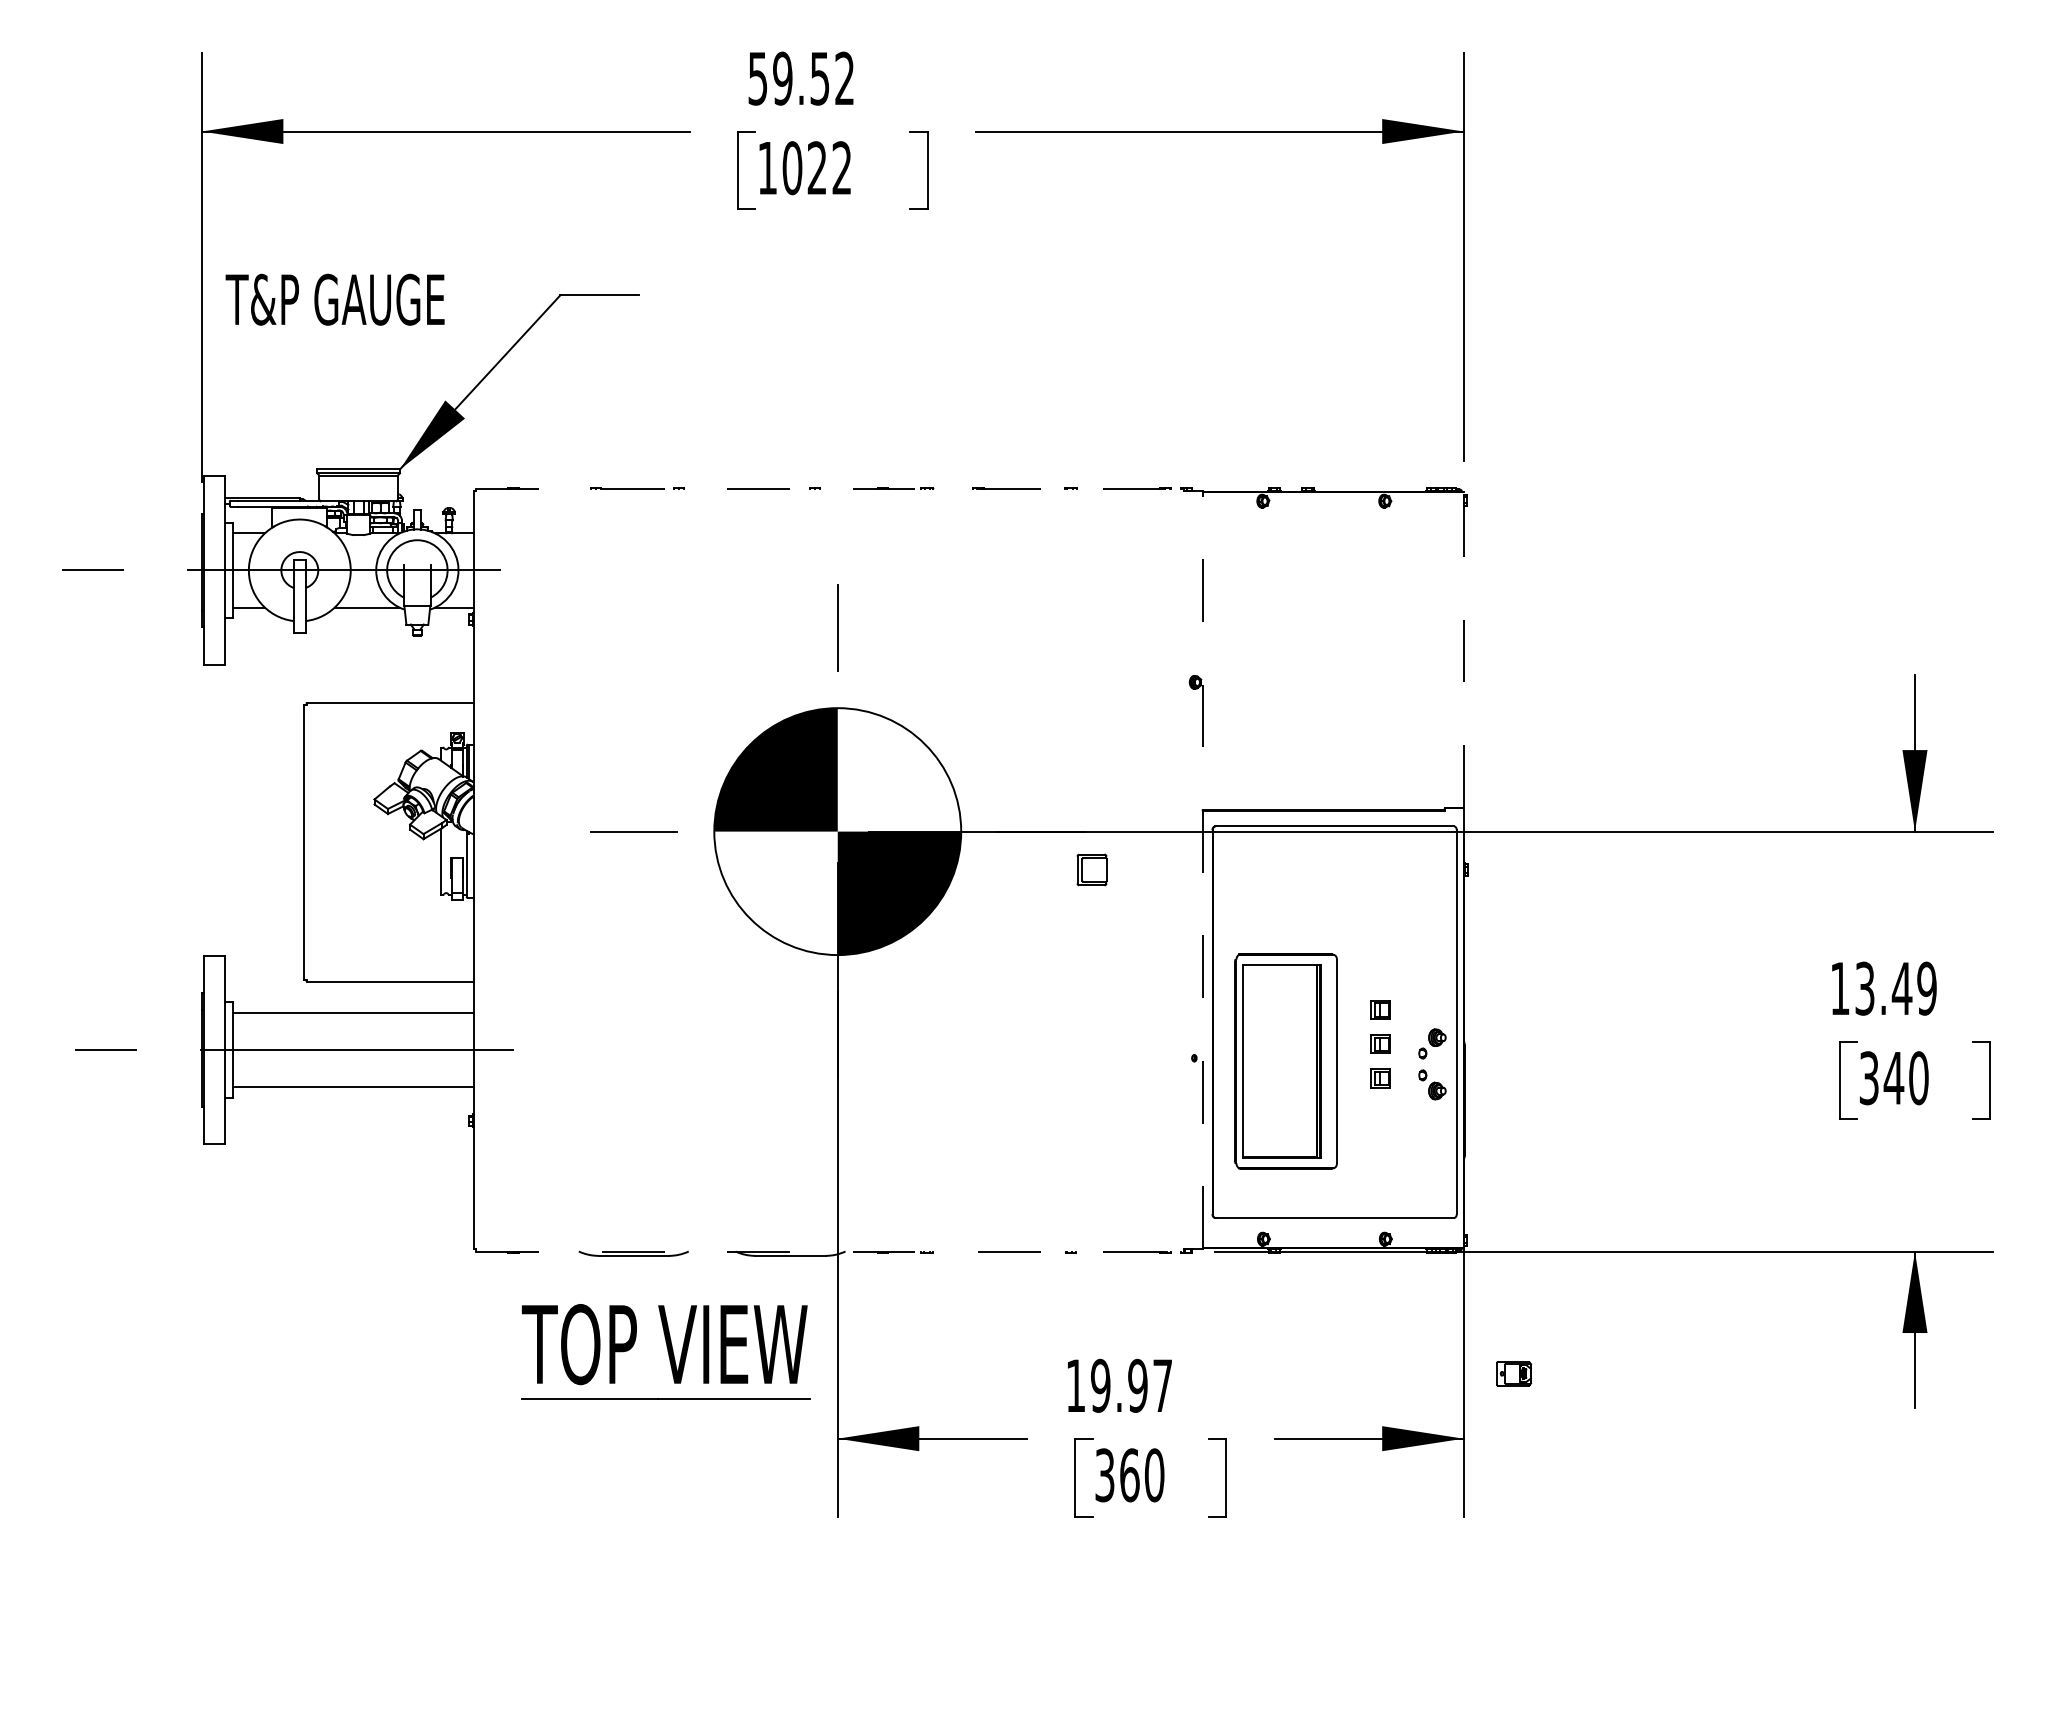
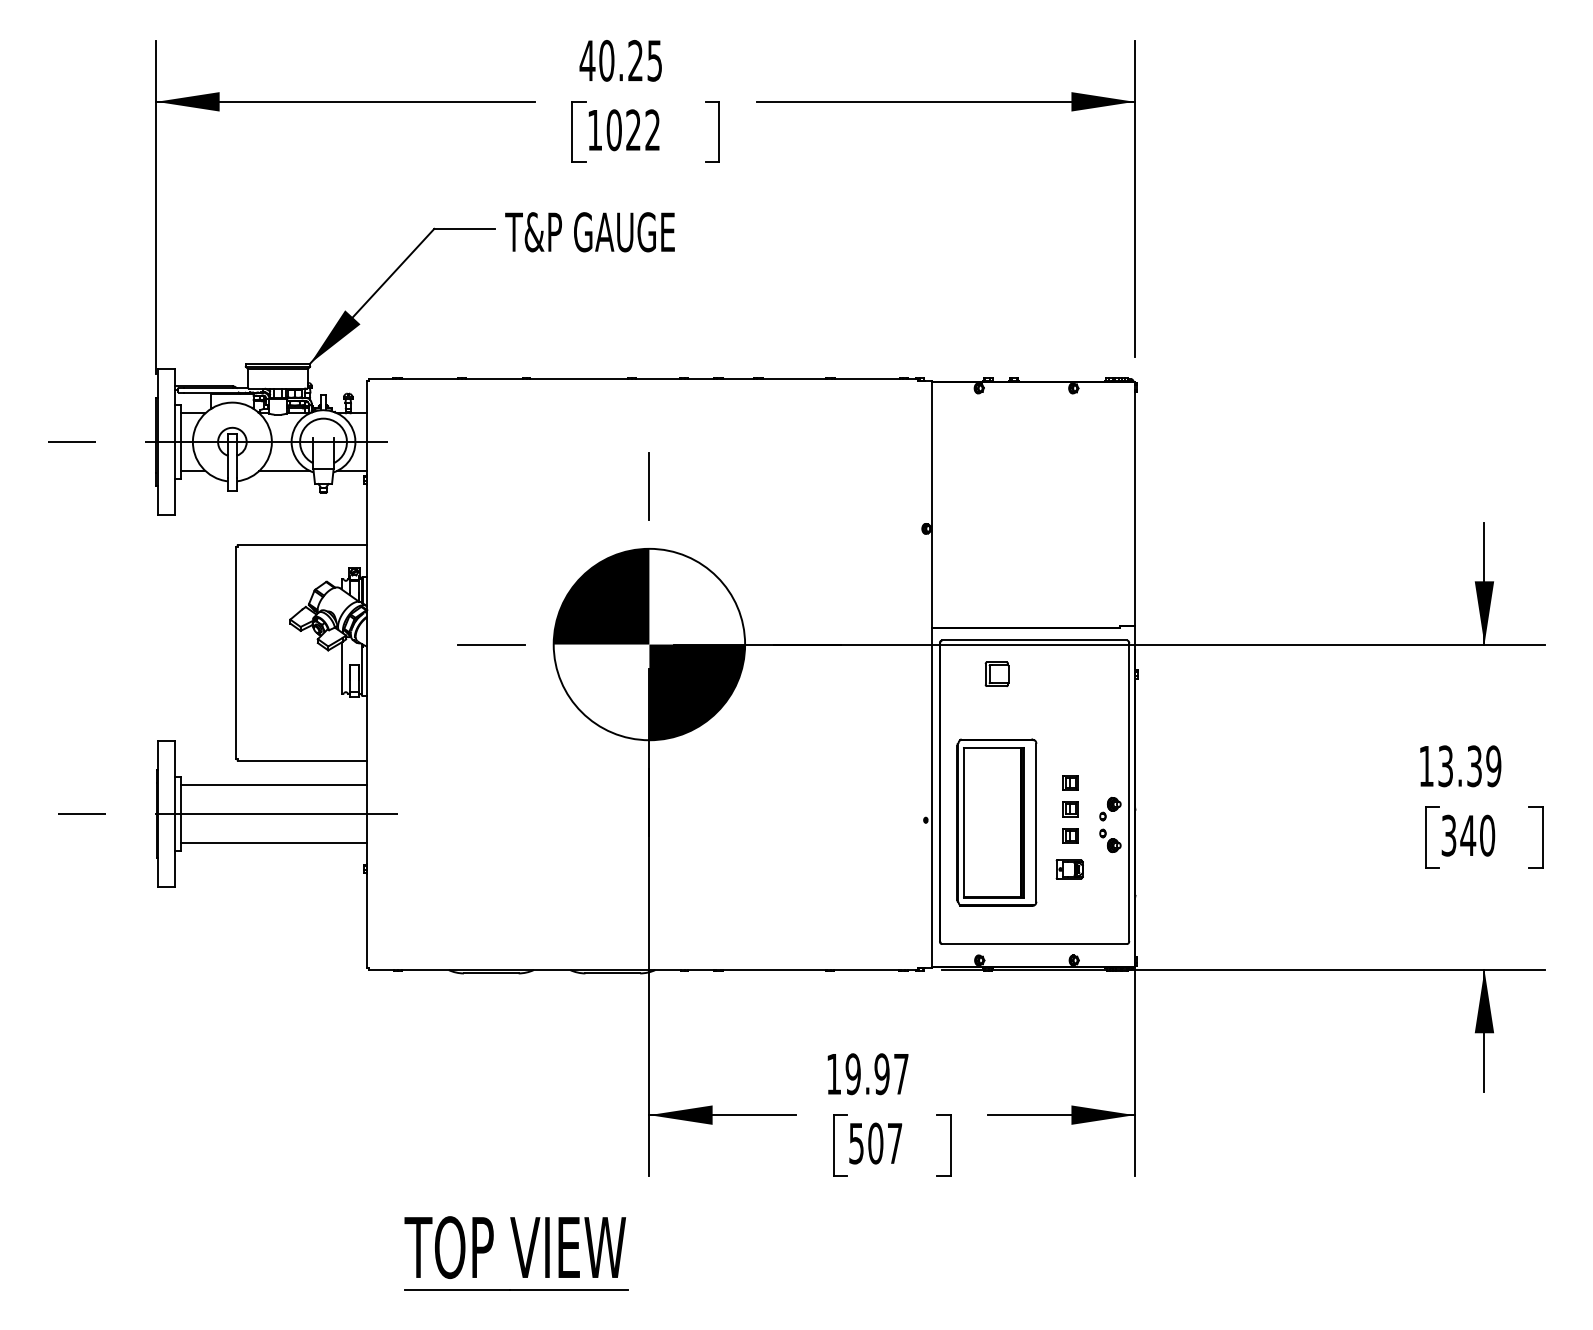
text: (800, 78) -> (620, 60), 59.52 -> 40.25
text: (334, 299) -> (589, 232), moved
line: (830, 488) -> (643, 378), dashed -> solid
line: (1463, 650) -> (1134, 504), dashed -> solid
part: (1091, 869) -> (996, 673), moved
line: (1202, 870) -> (932, 674), dashed -> solid
text: (1901, 988) -> (1474, 766), 13.49 -> 13.39
line: (830, 1251) -> (643, 970), dashed -> solid
part: (665, 1351) -> (515, 1252), moved
part: (1514, 1373) -> (1070, 869), moved
text: (1129, 1475) -> (875, 1143), 360 -> 507

